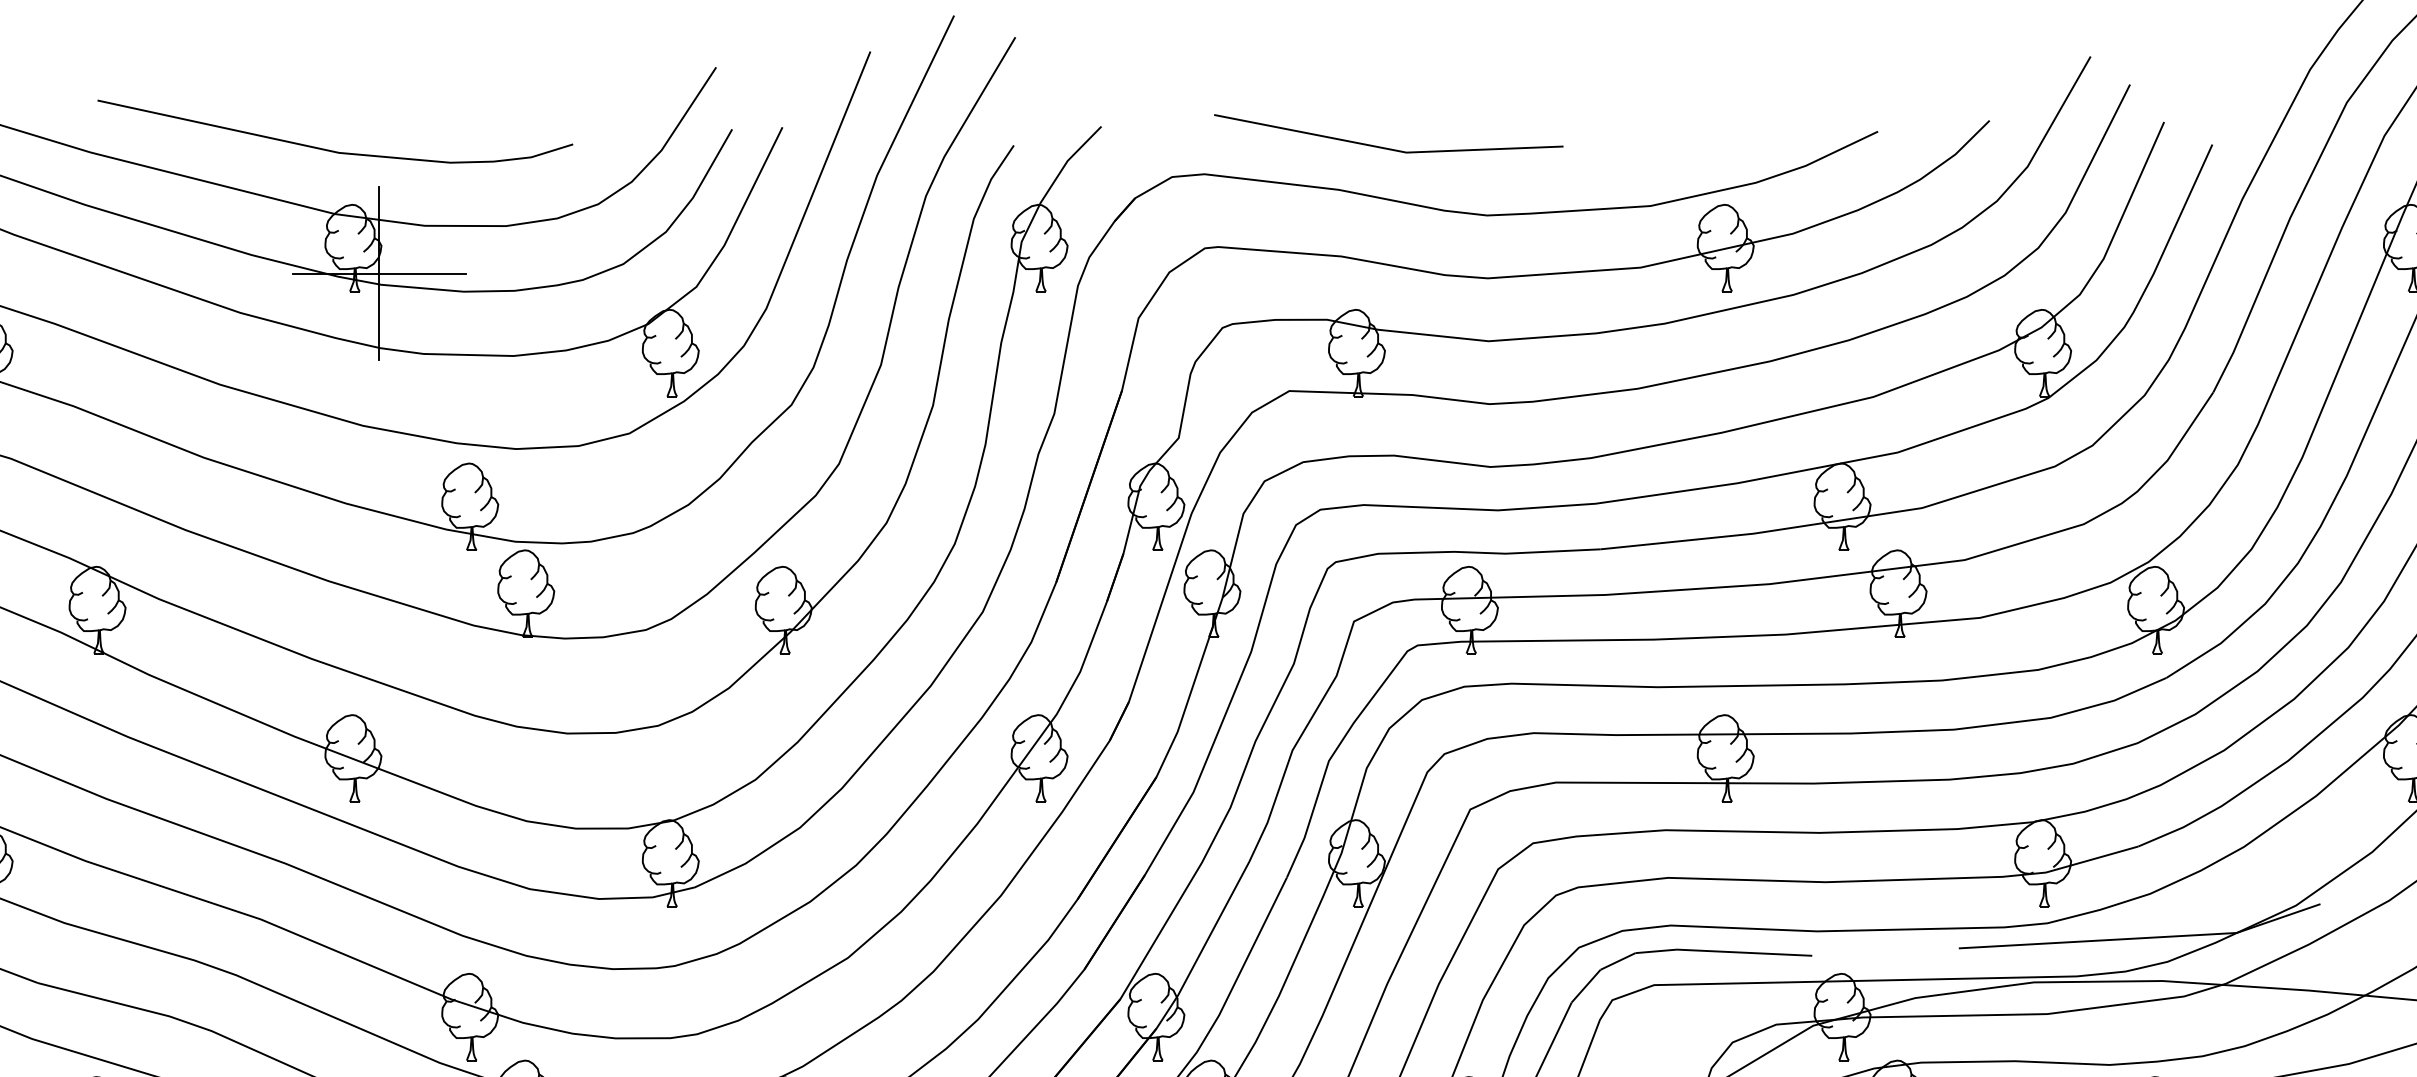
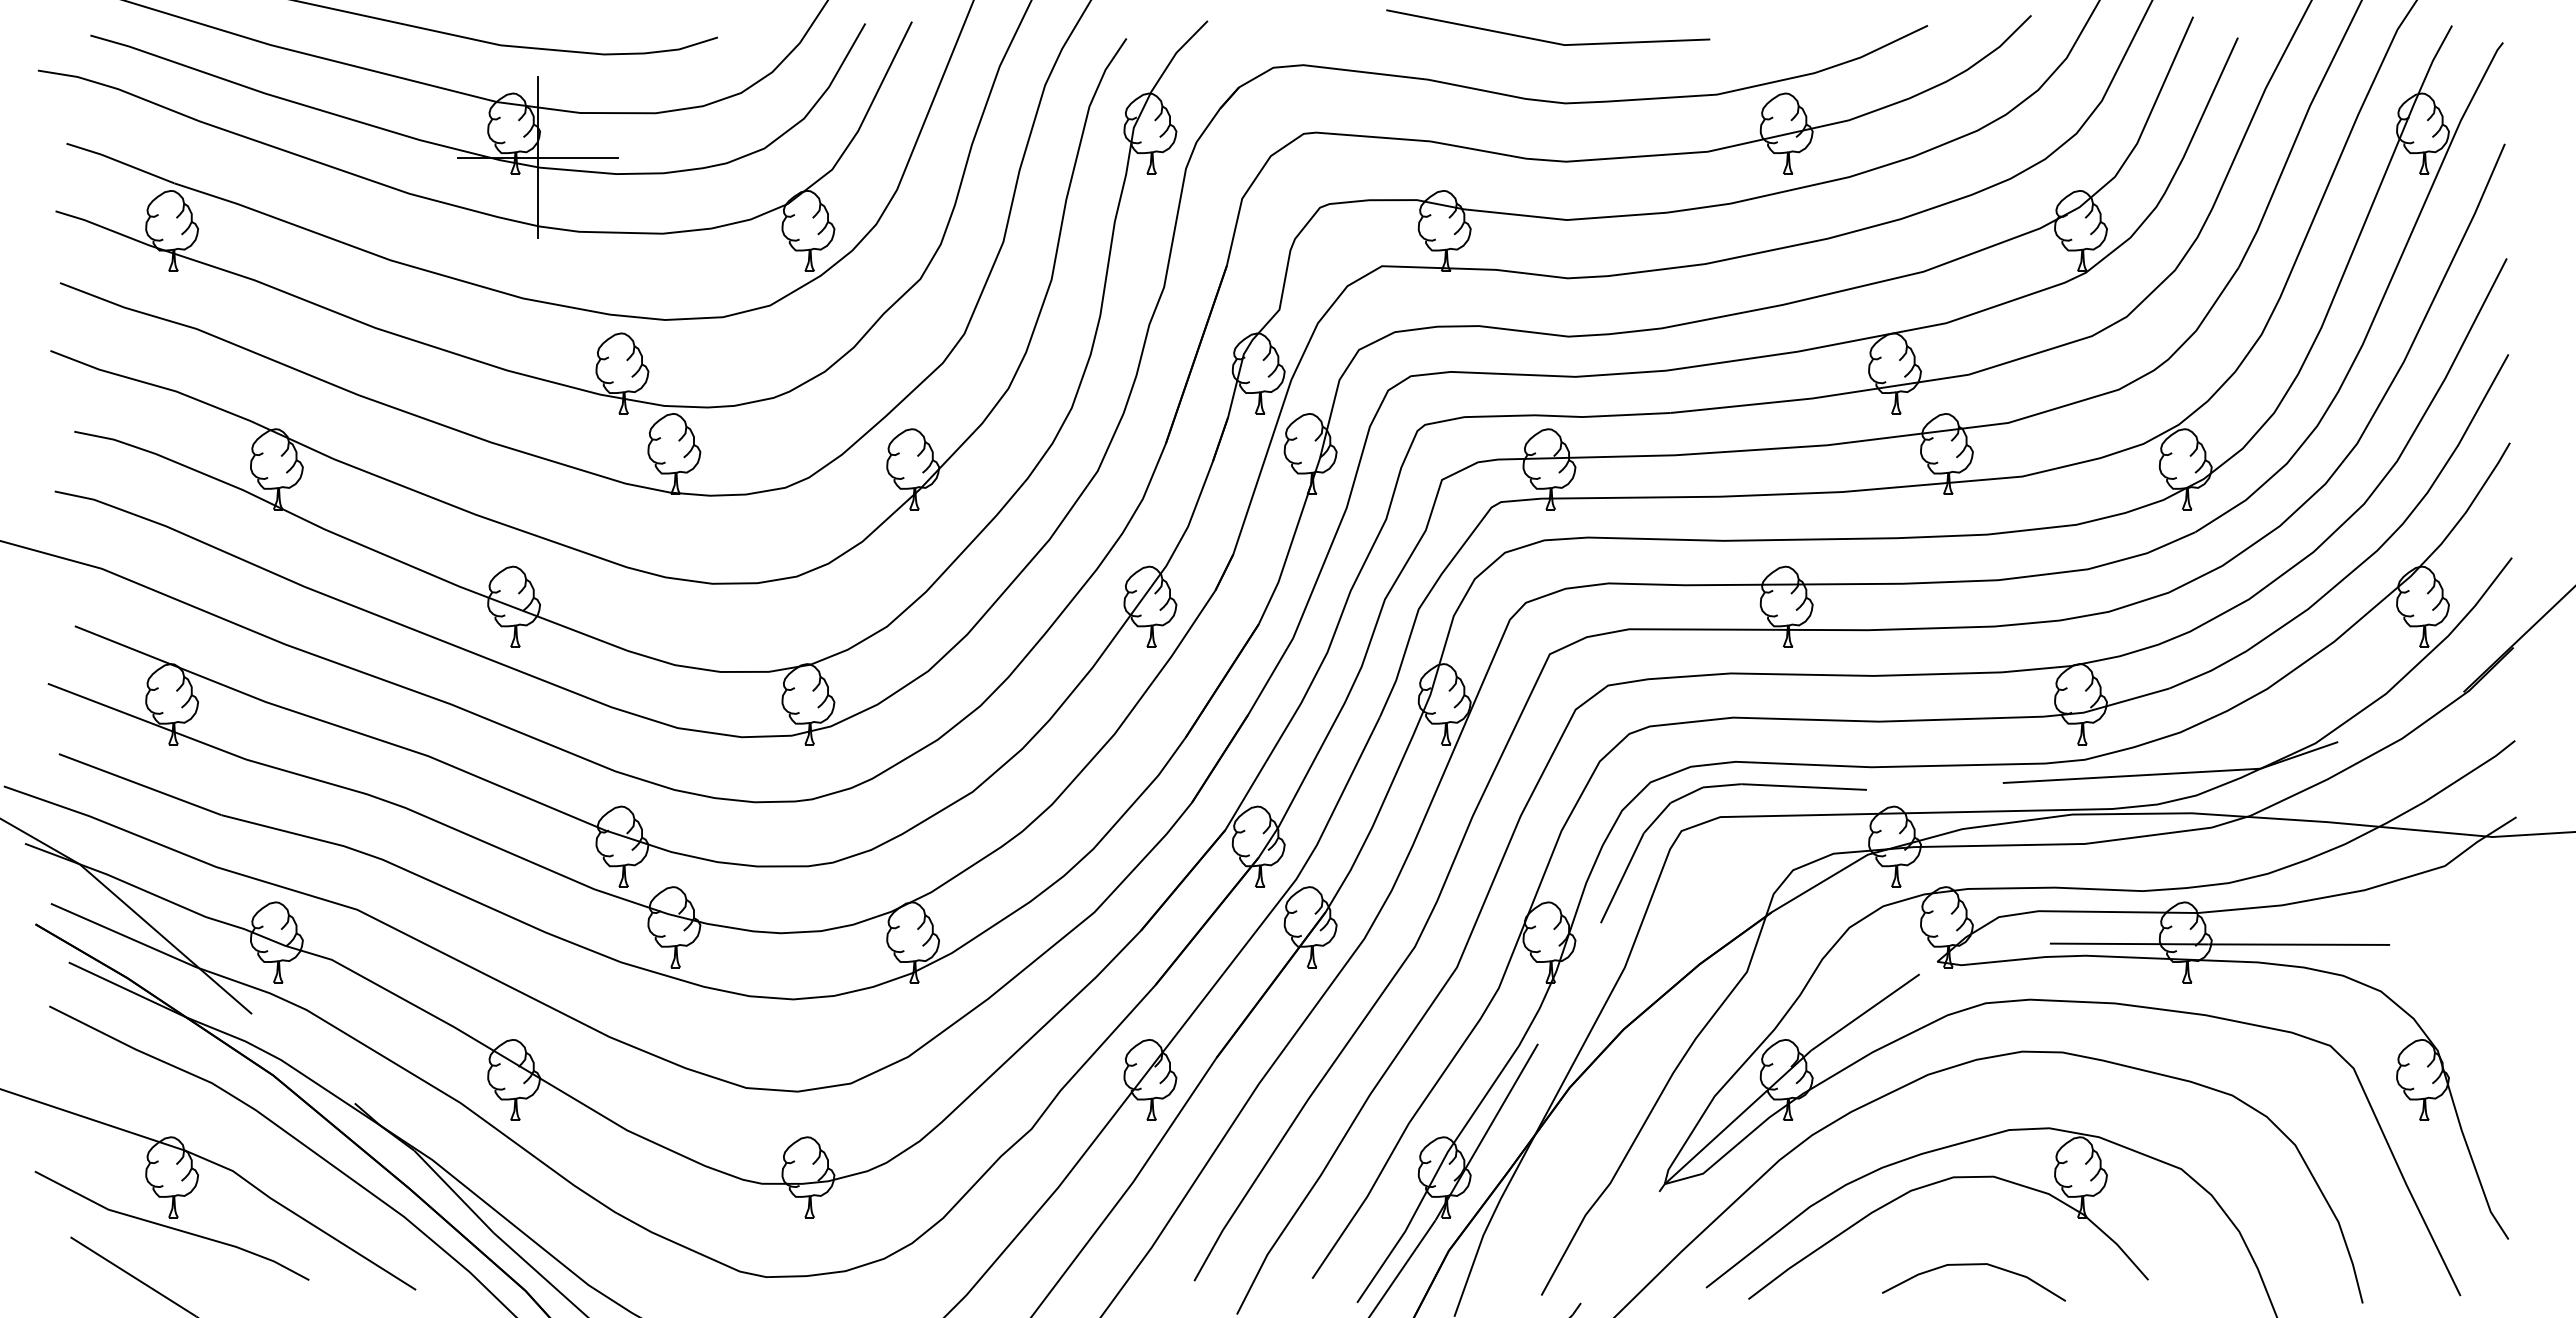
line: (1387, 147) -> (1547, 40), moved

